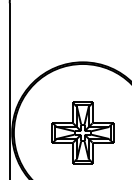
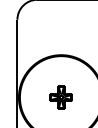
part: (83, 132) -> (61, 97), size x0.6

